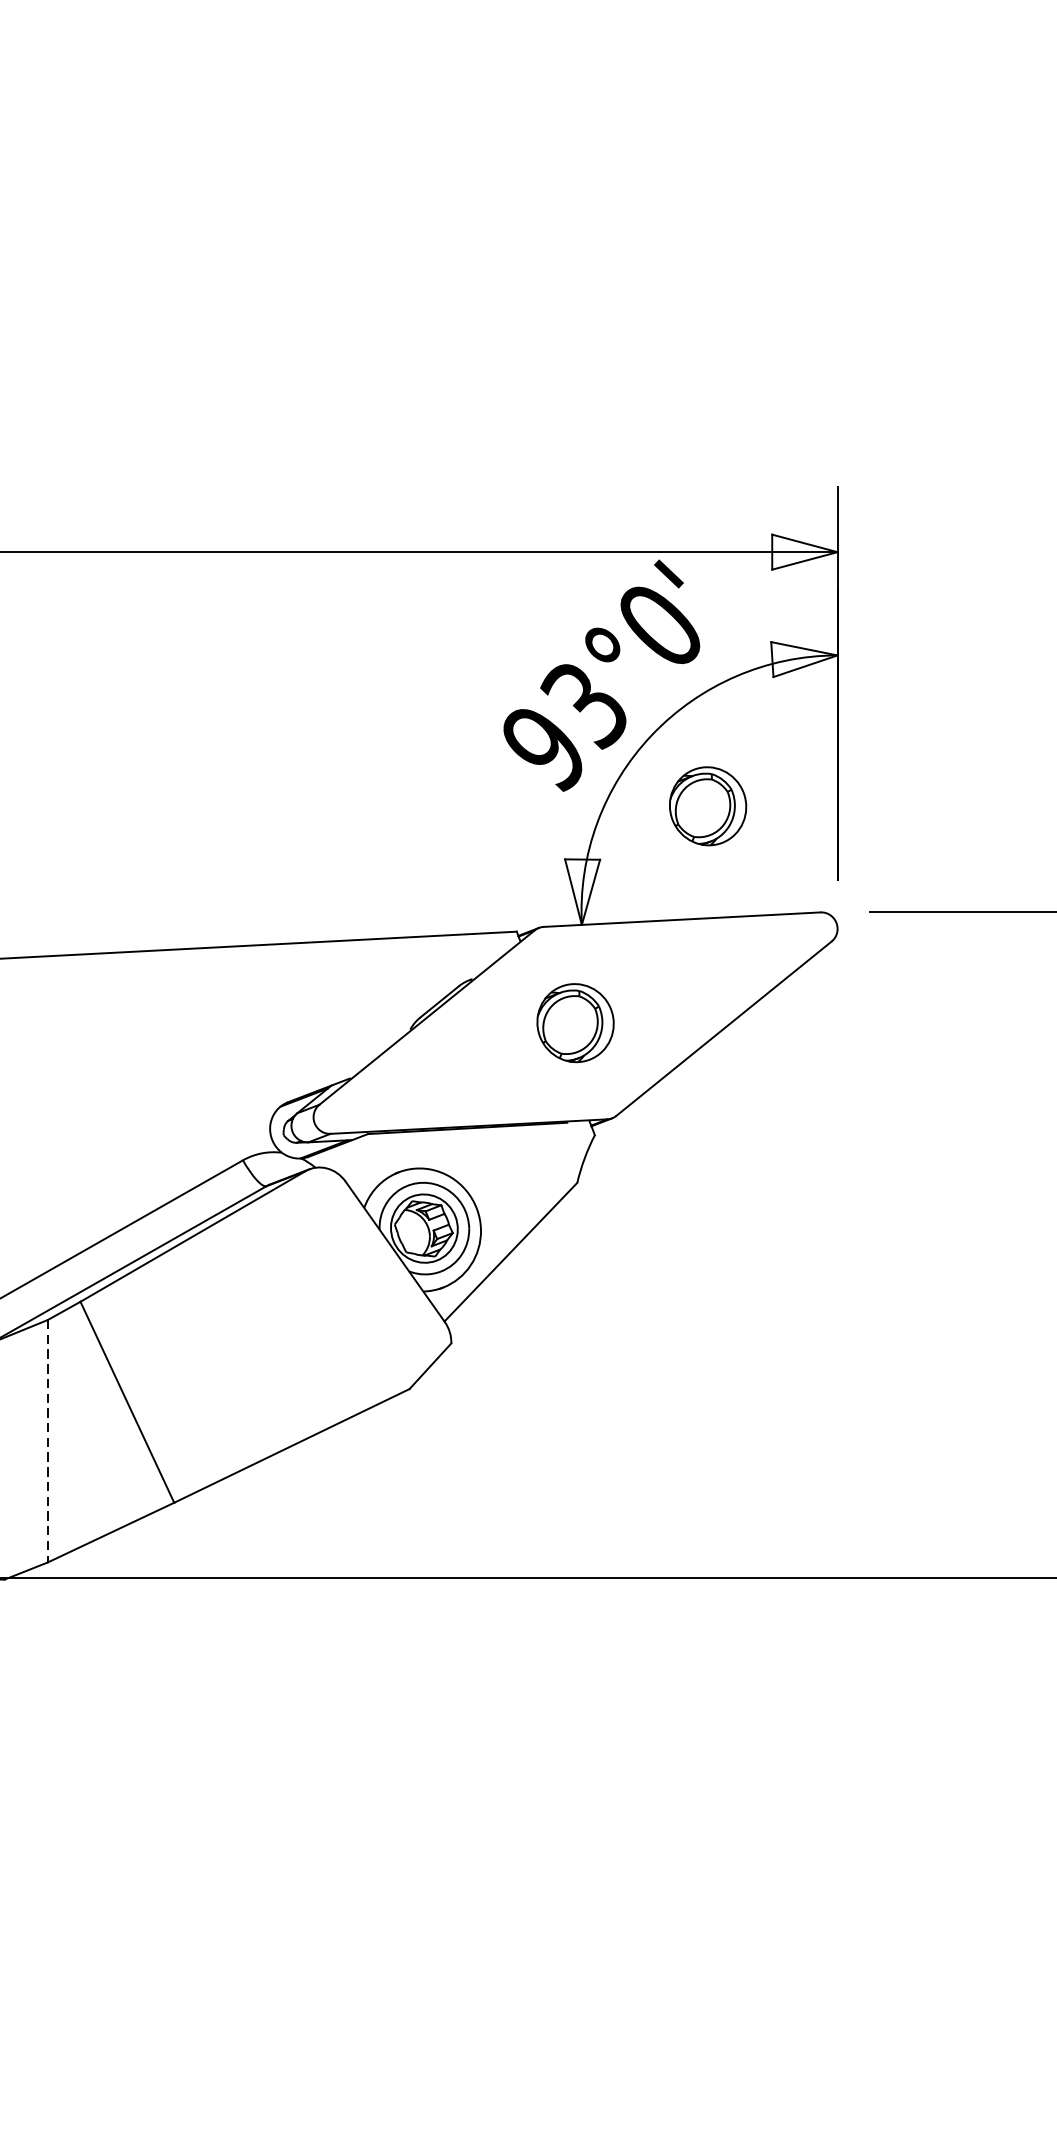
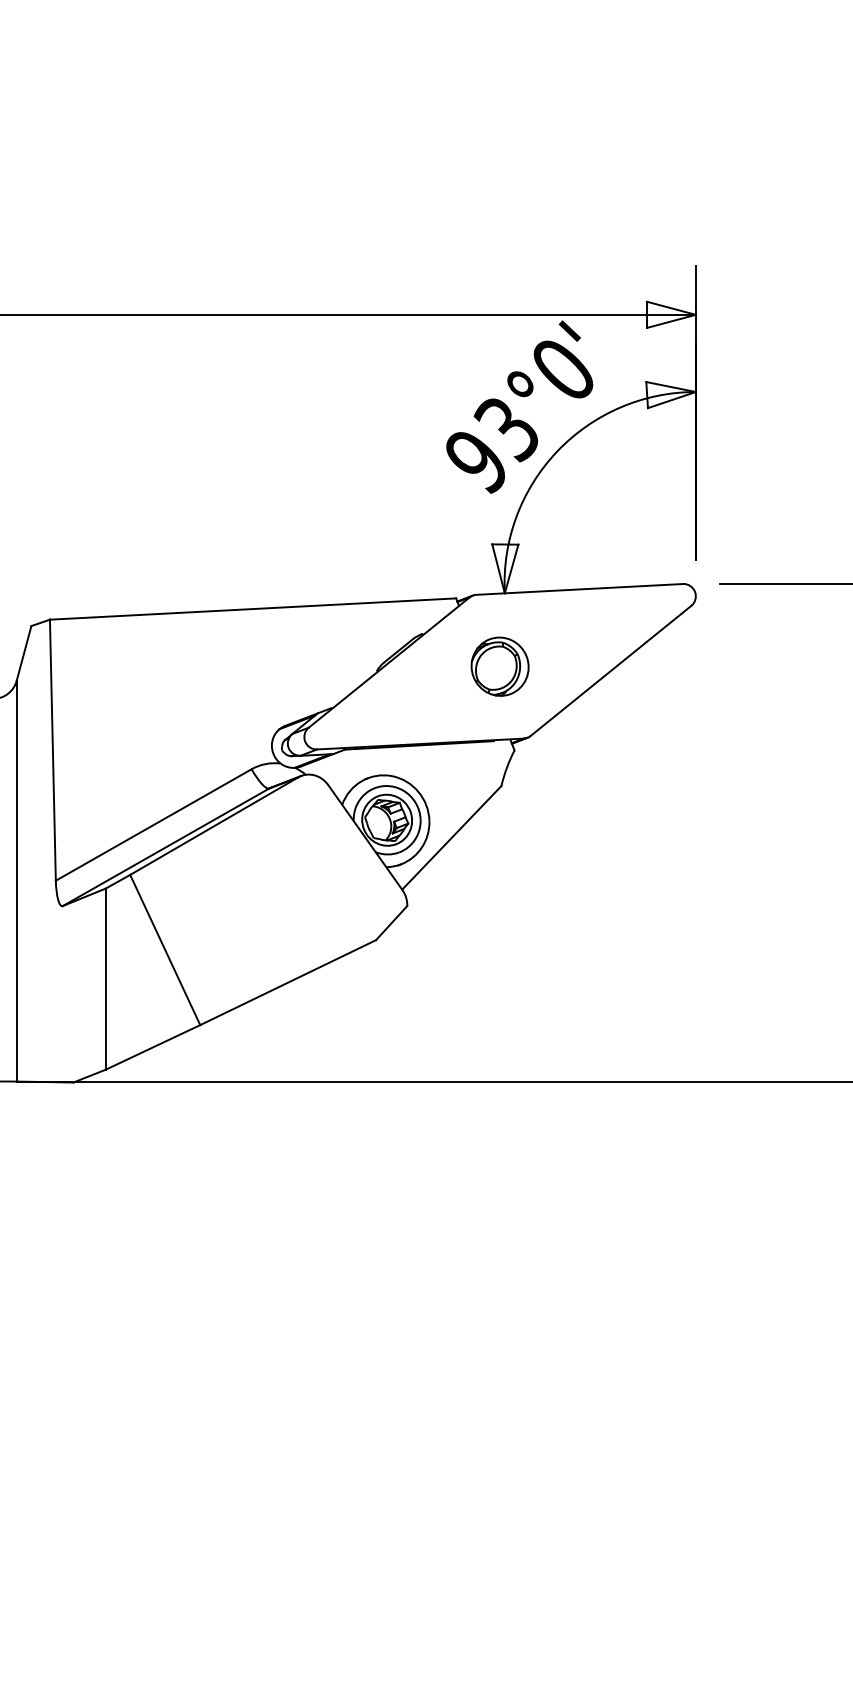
part: (707, 805) -> (598, 504), removed
line: (47, 1441) -> (105, 979), dashed -> solid

